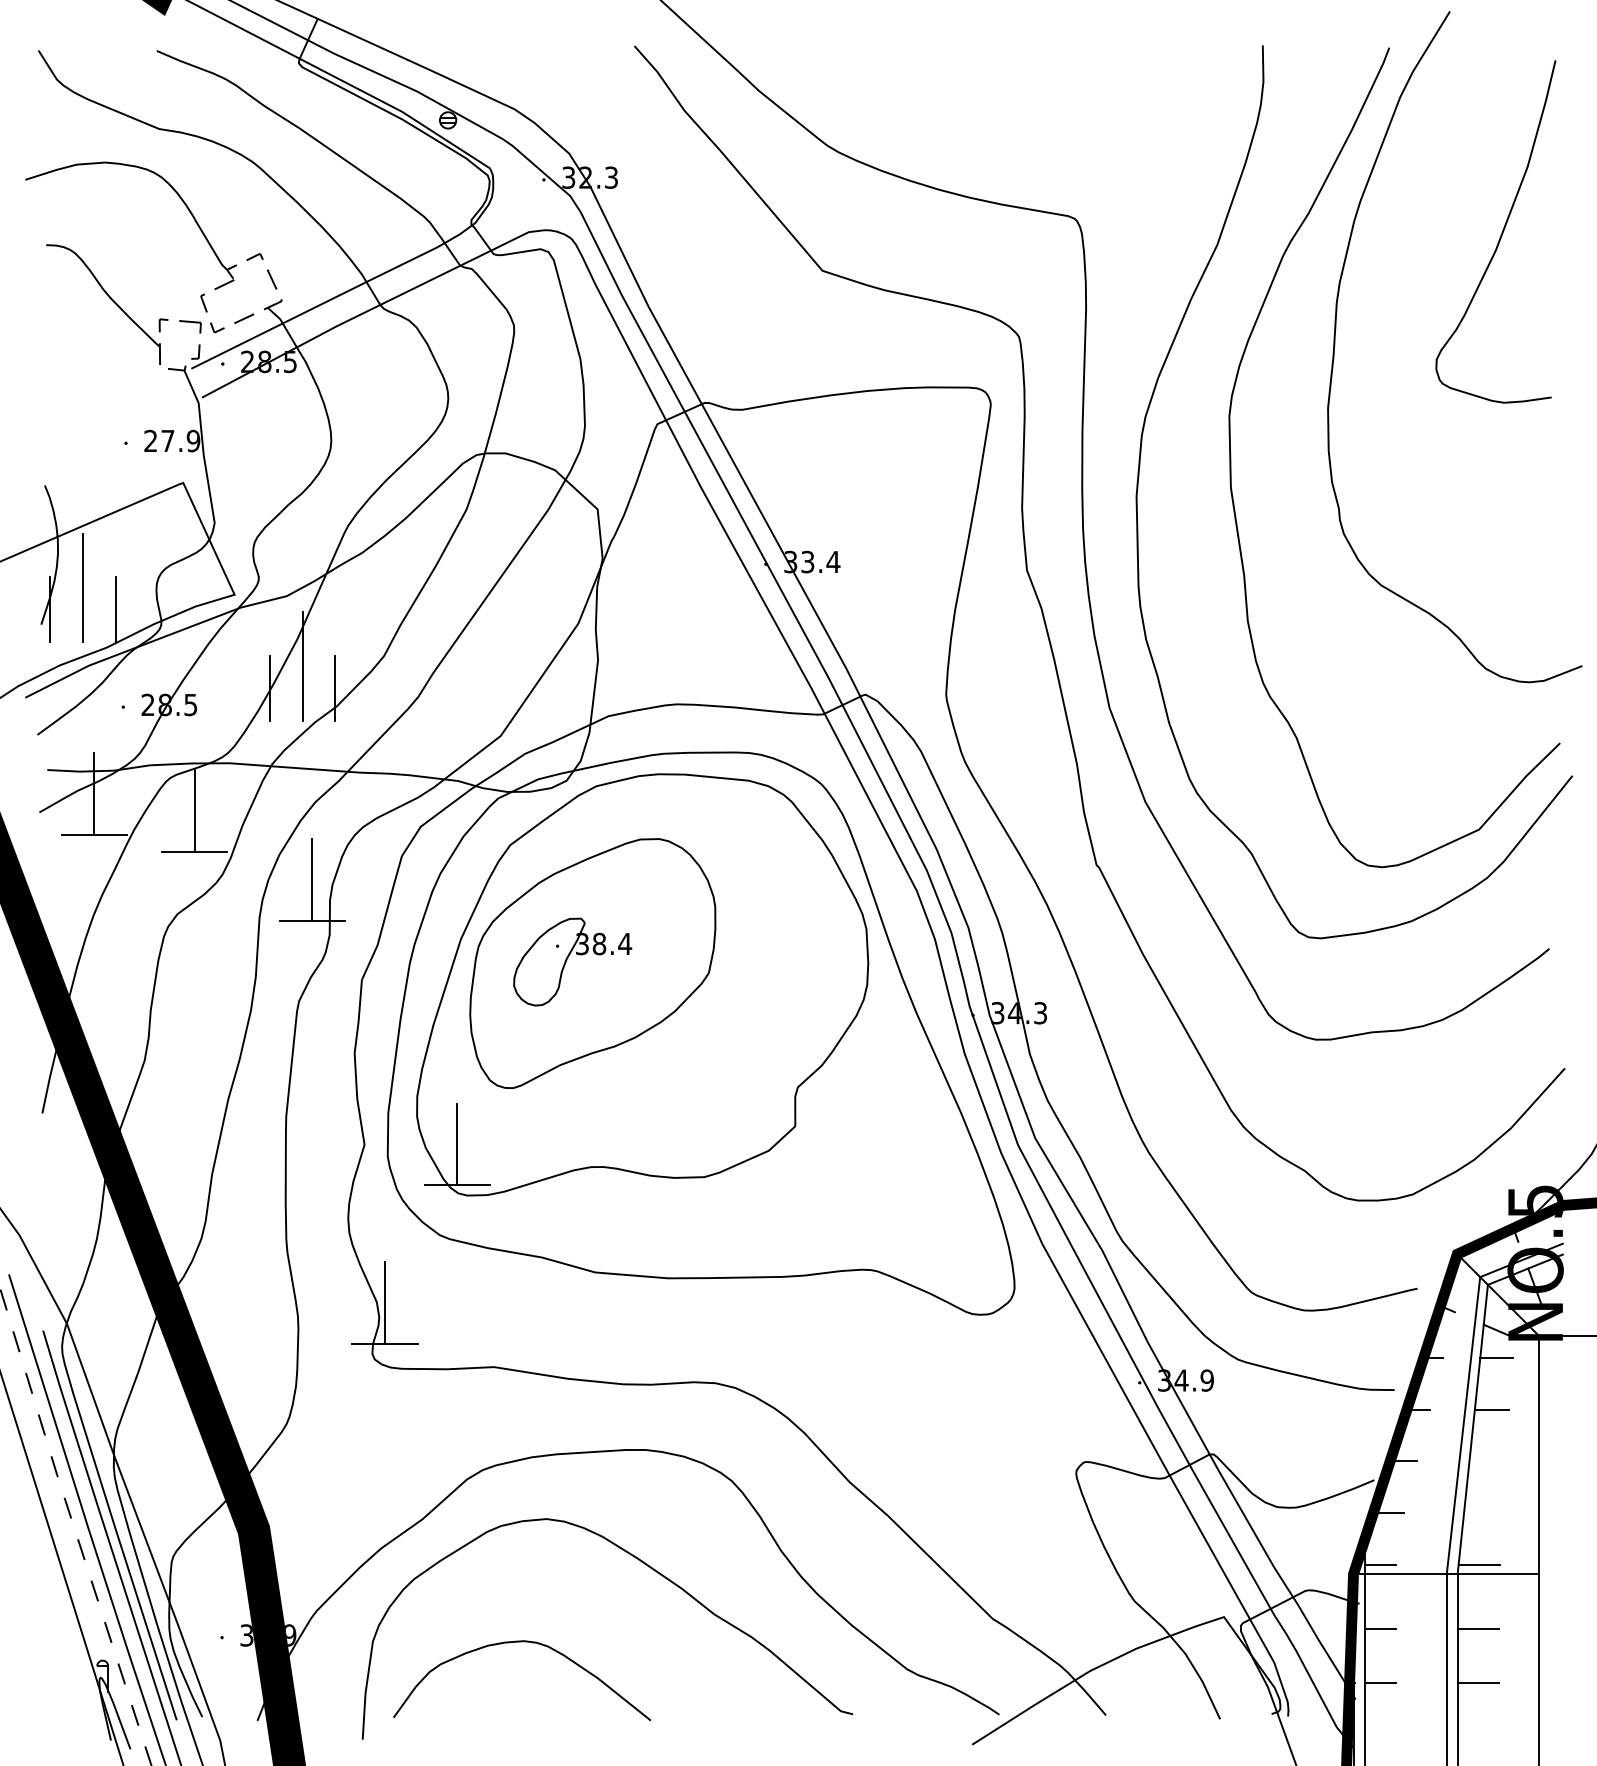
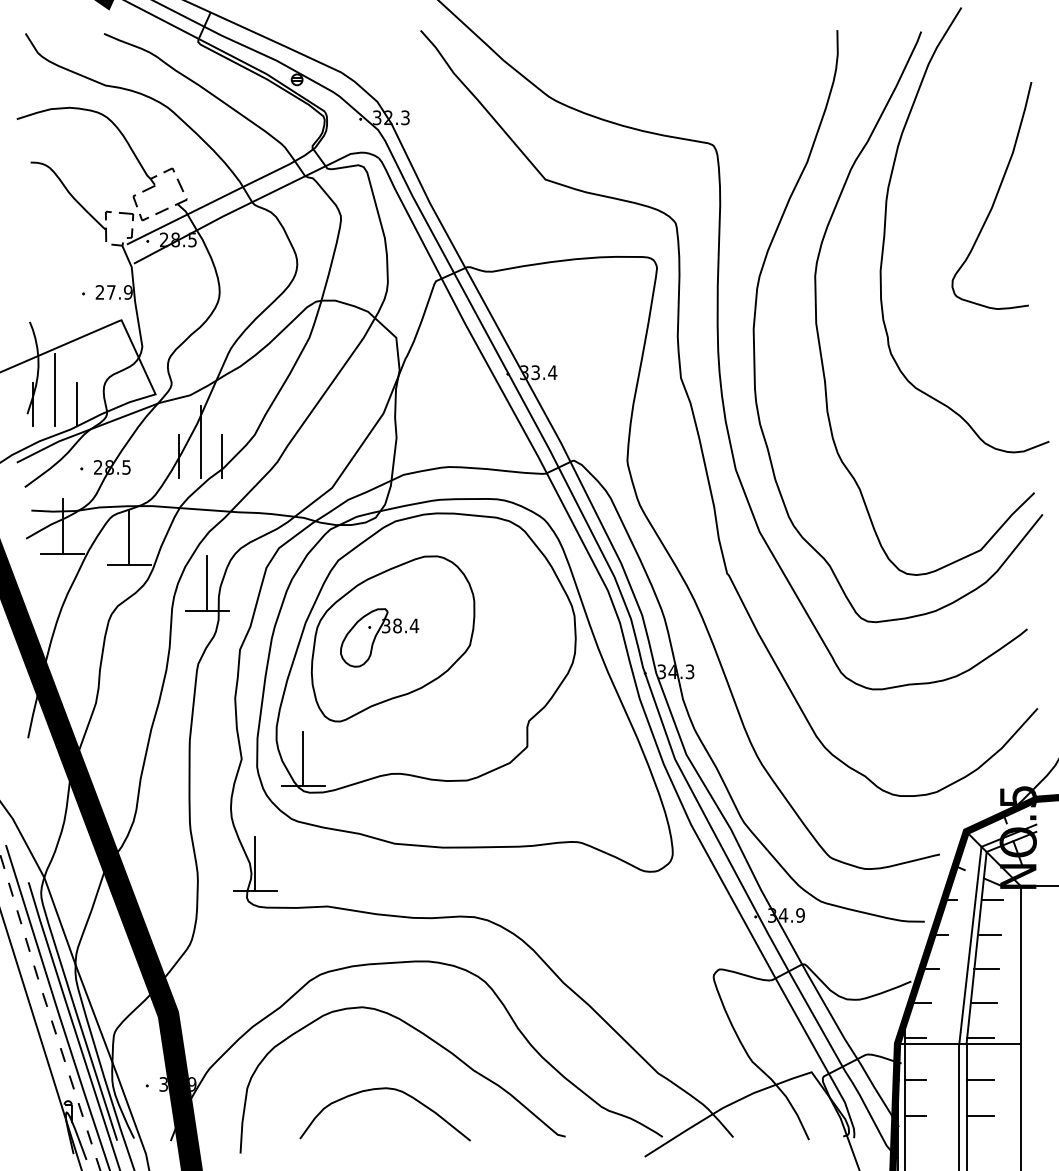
curve: (1501, 231) -> (995, 195), moved
line: (1487, 1462) -> (986, 969), added
line: (1483, 1513) -> (983, 1003), added
curve: (521, 1643) -> (384, 1089), moved

